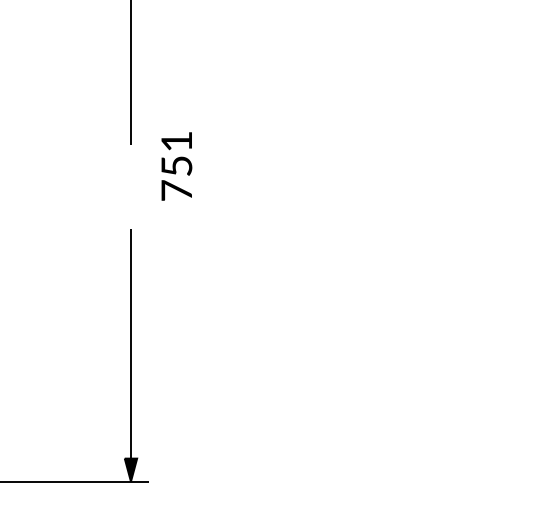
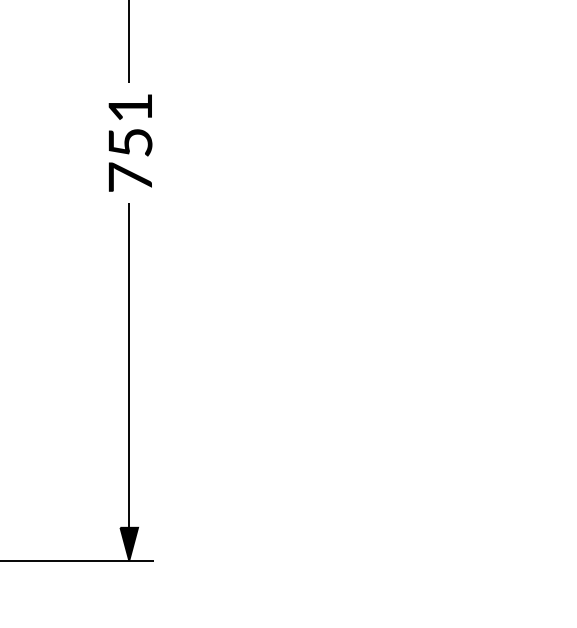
text: (176, 166) -> (130, 143), moved

